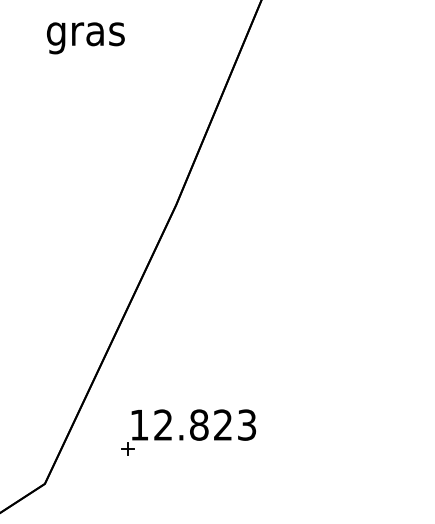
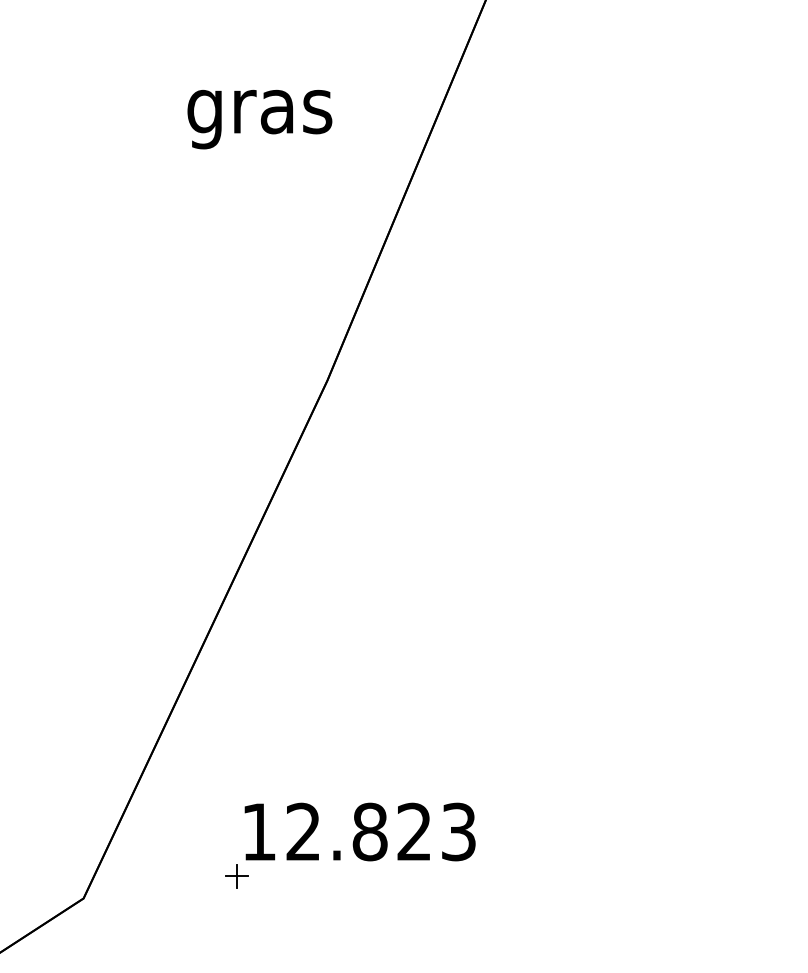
text: (85, 38) -> (259, 119), moved
part: (188, 432) -> (350, 845), moved

